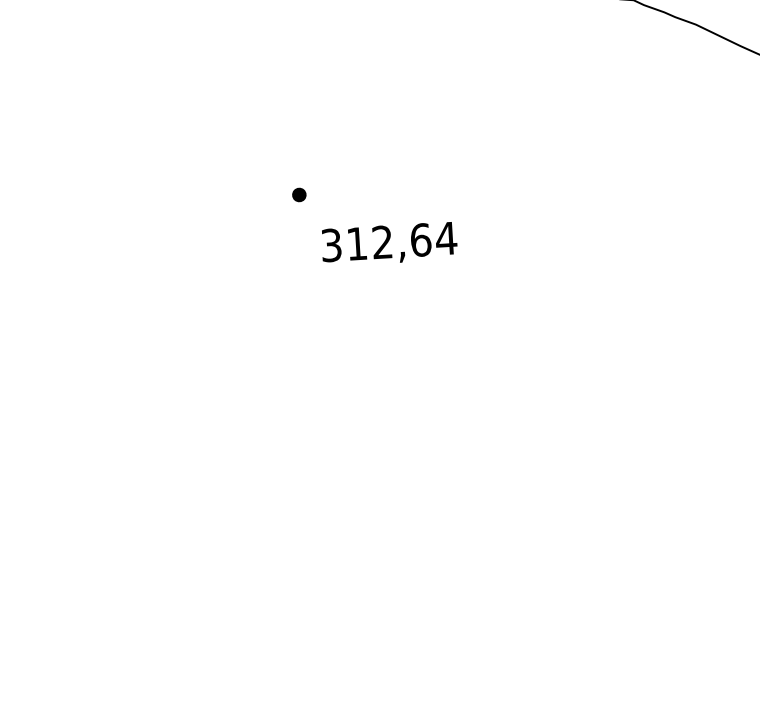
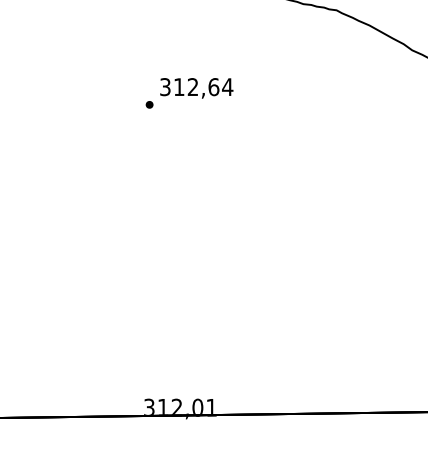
text: (388, 244) -> (196, 88), moved

